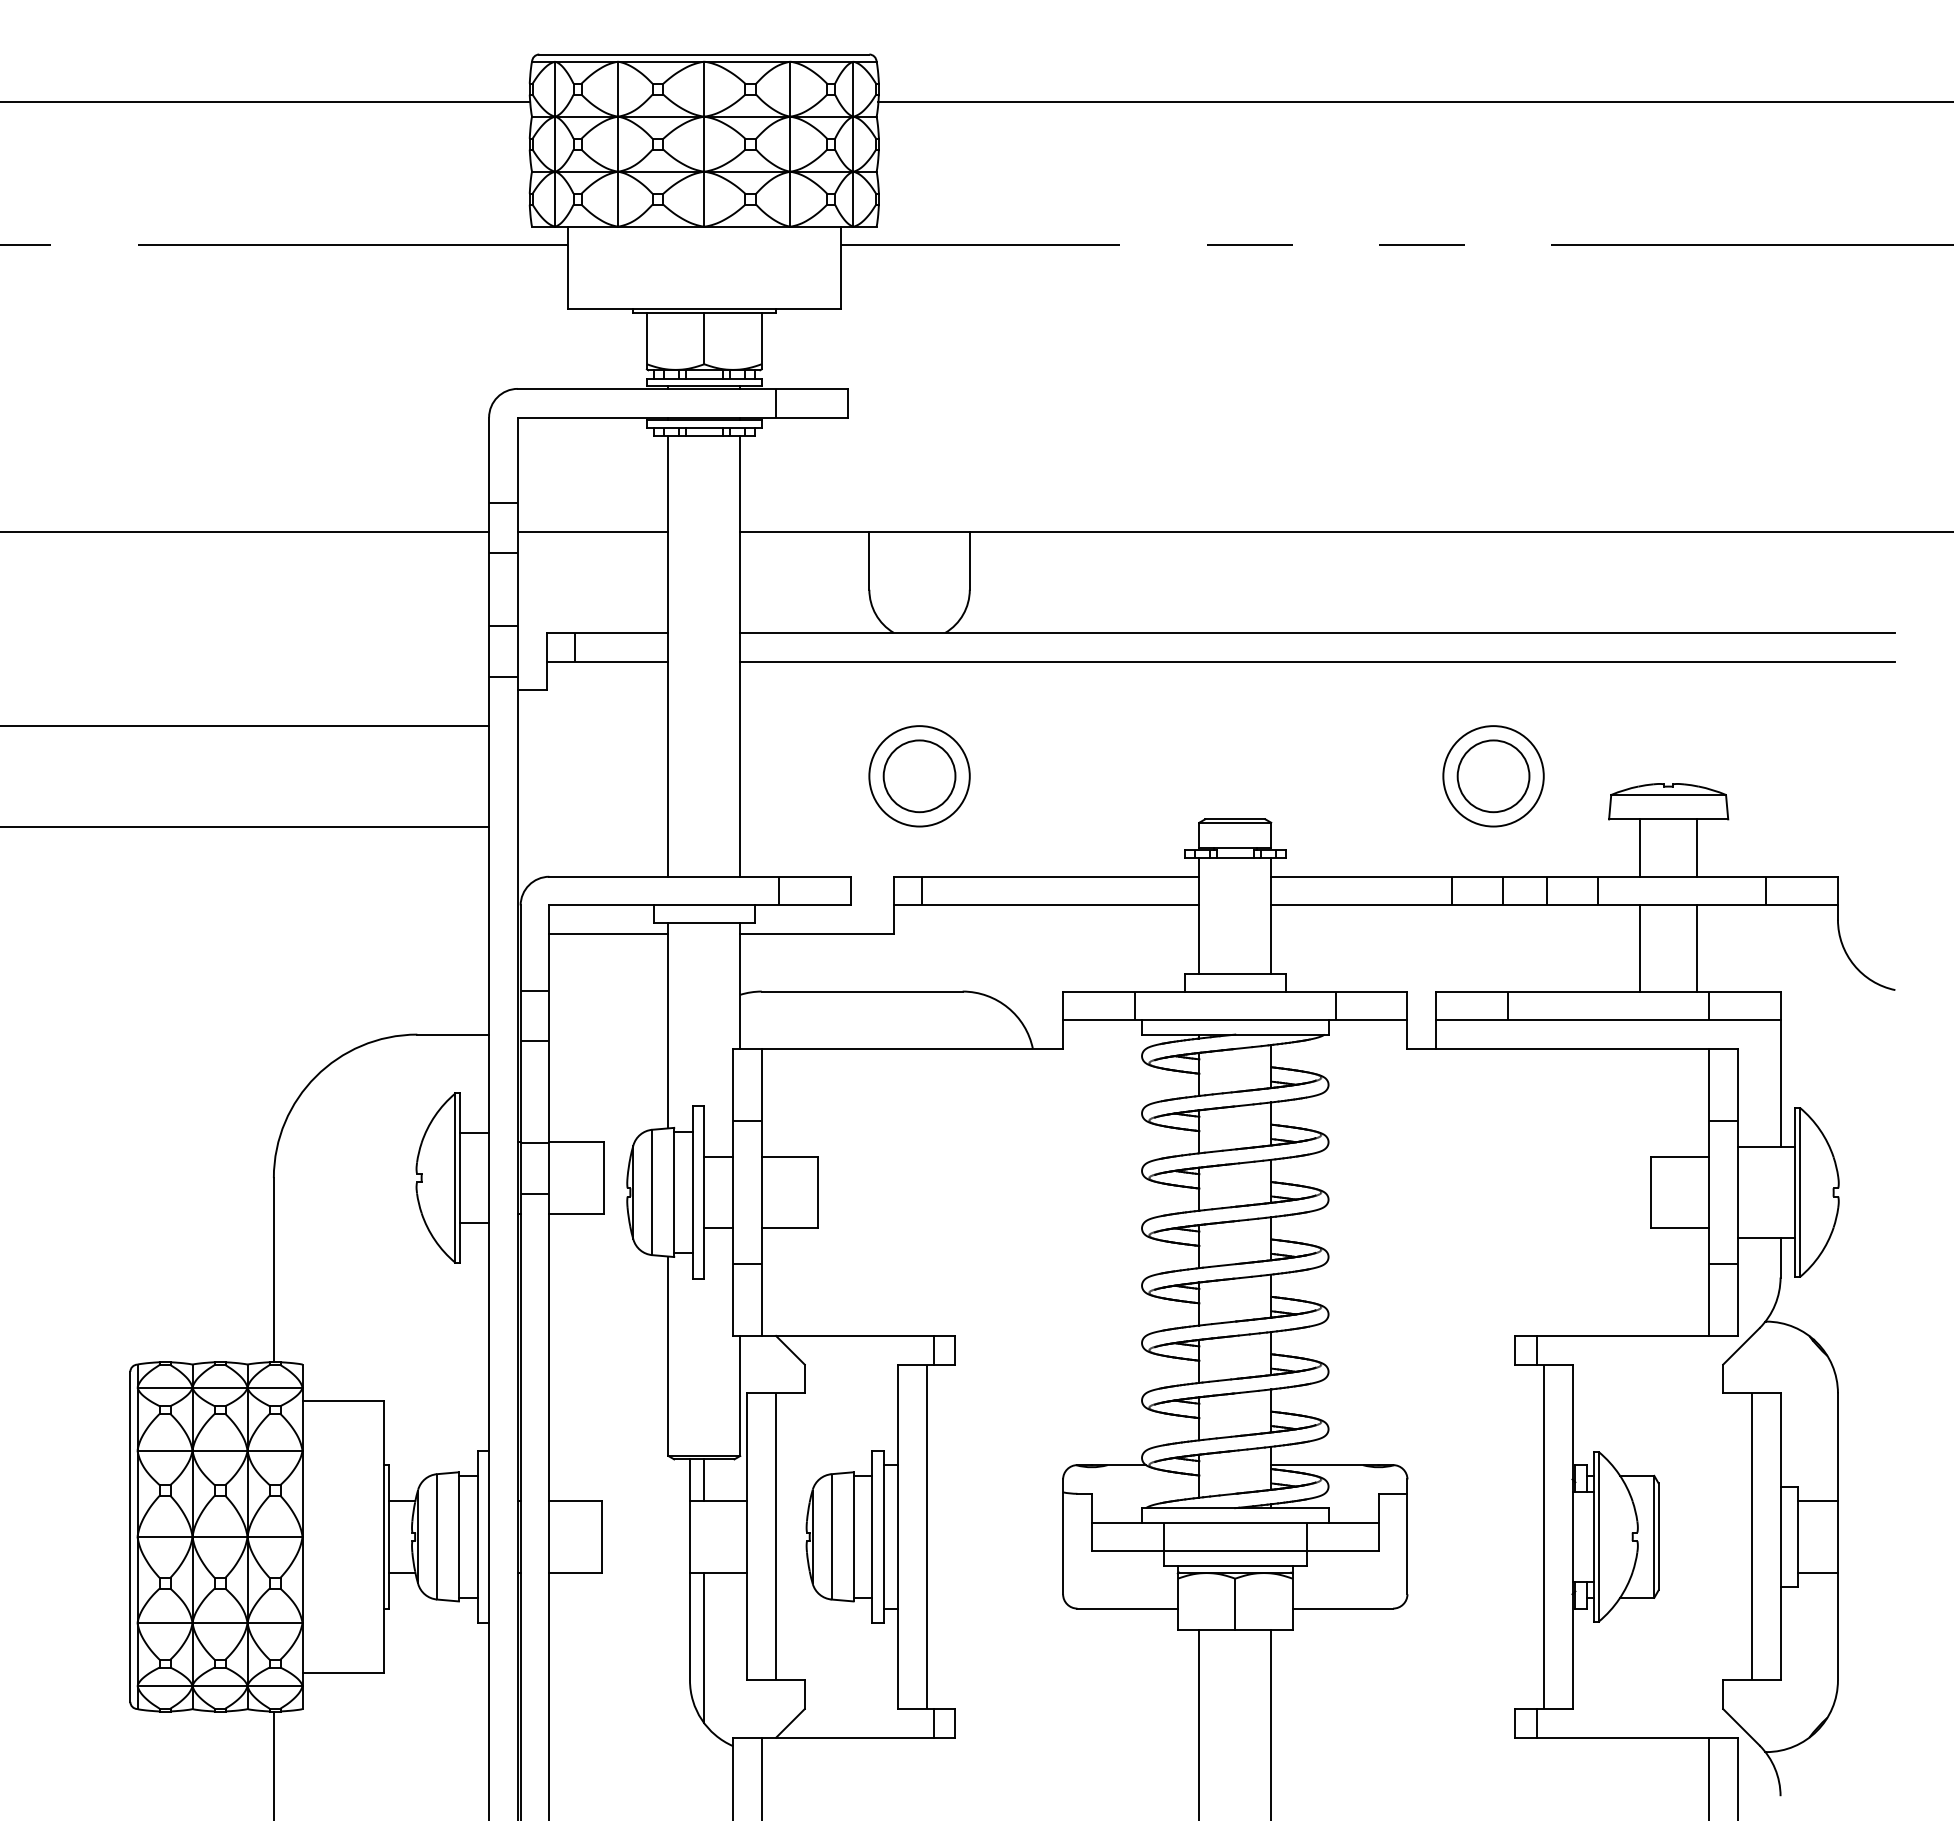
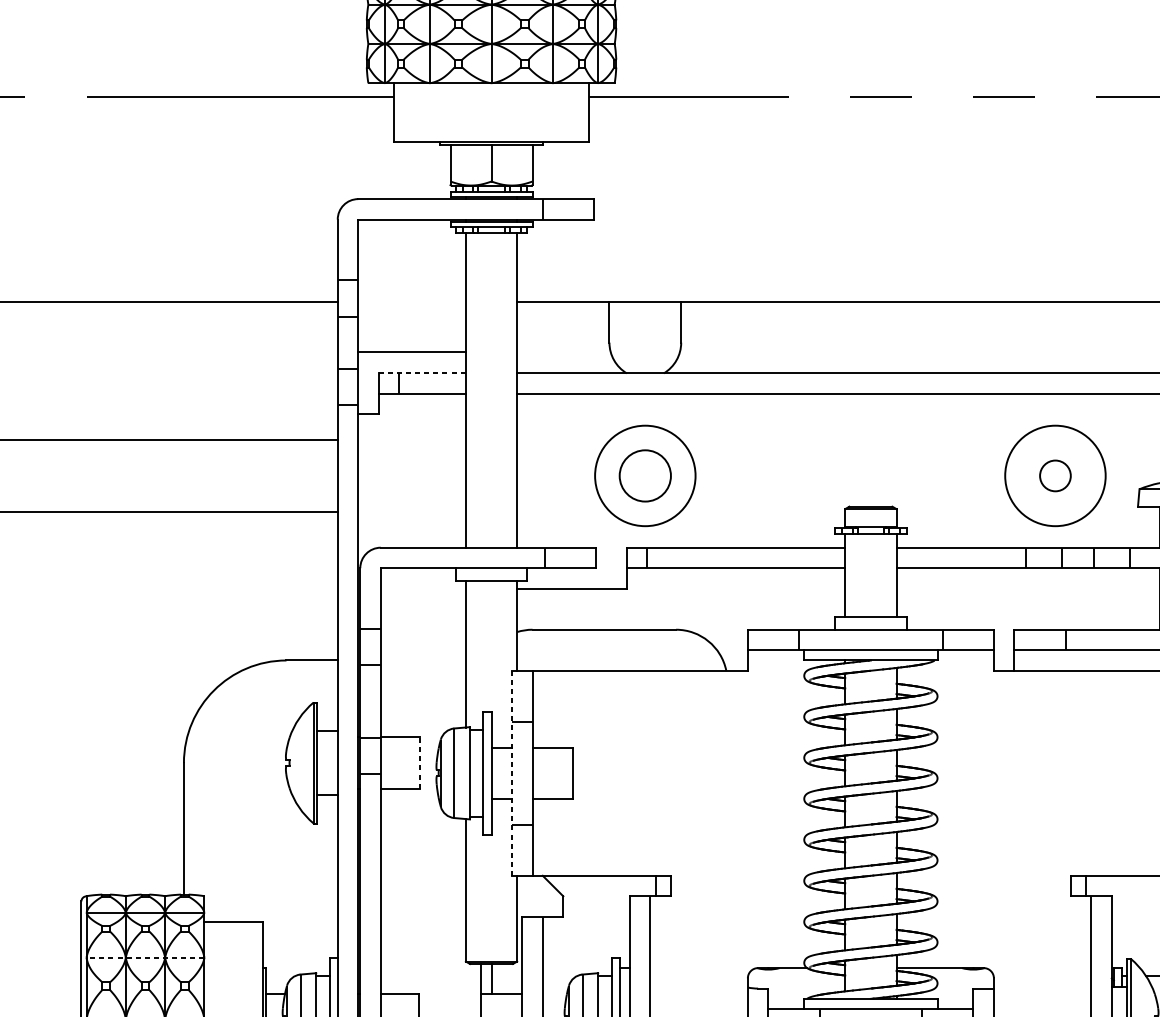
line: (592, 532) -> (411, 351), moved
line: (607, 632) -> (422, 373), solid -> dashed
circle: (919, 776) -> (645, 476), size x1.4
circle: (1493, 776) -> (1055, 476), size x0.6
circle: (1493, 776) -> (1055, 476), size x1.4
line: (608, 934) -> (423, 588), removed
line: (603, 1178) -> (419, 763), solid -> dashed
line: (733, 1192) -> (512, 773), solid -> dashed
line: (220, 1450) -> (145, 957), solid -> dashed

